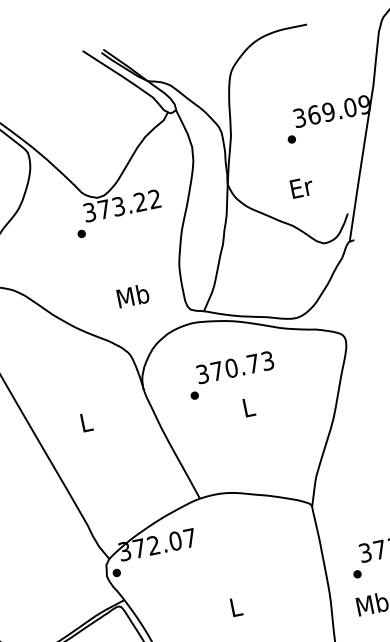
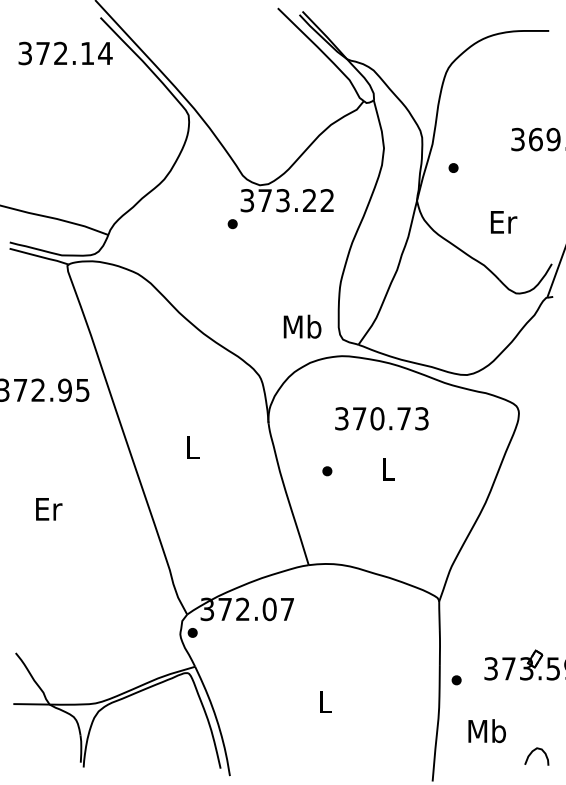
part: (291, 139) -> (453, 167), moved
text: (133, 295) -> (302, 326), moved
part: (194, 395) -> (327, 471), moved
part: (357, 574) -> (456, 680), moved

